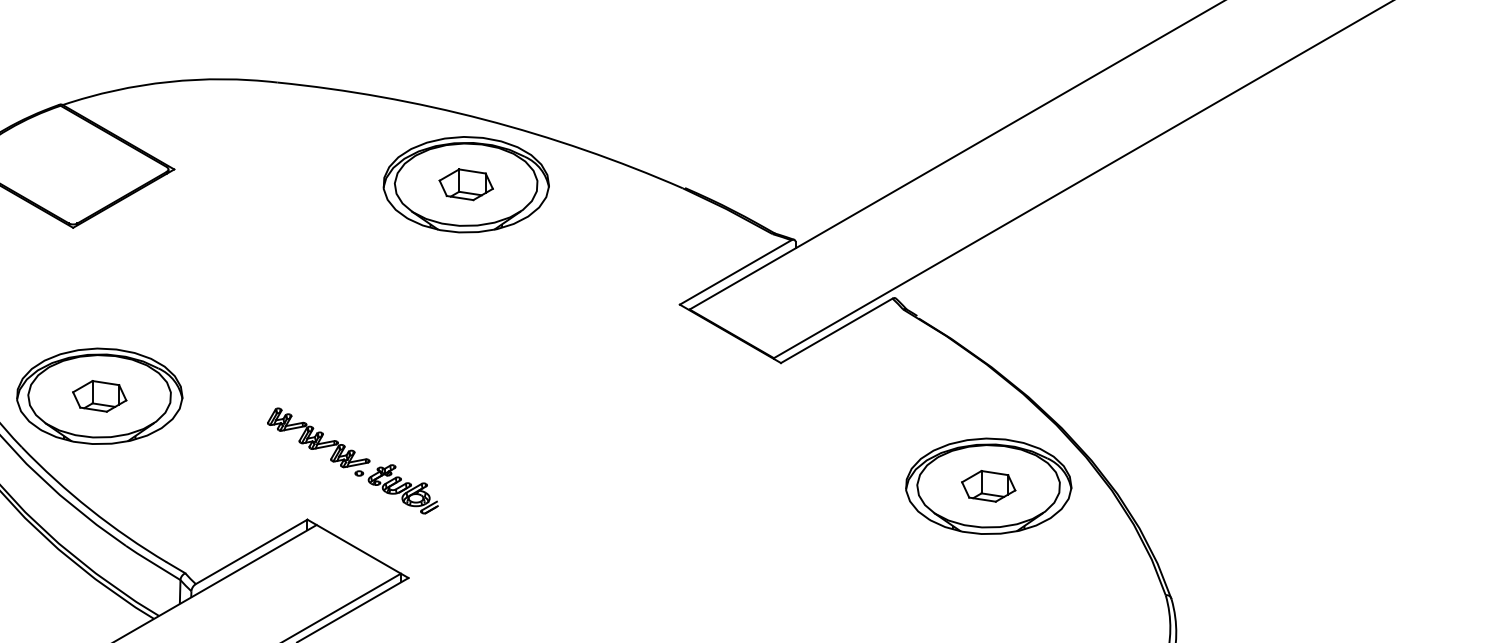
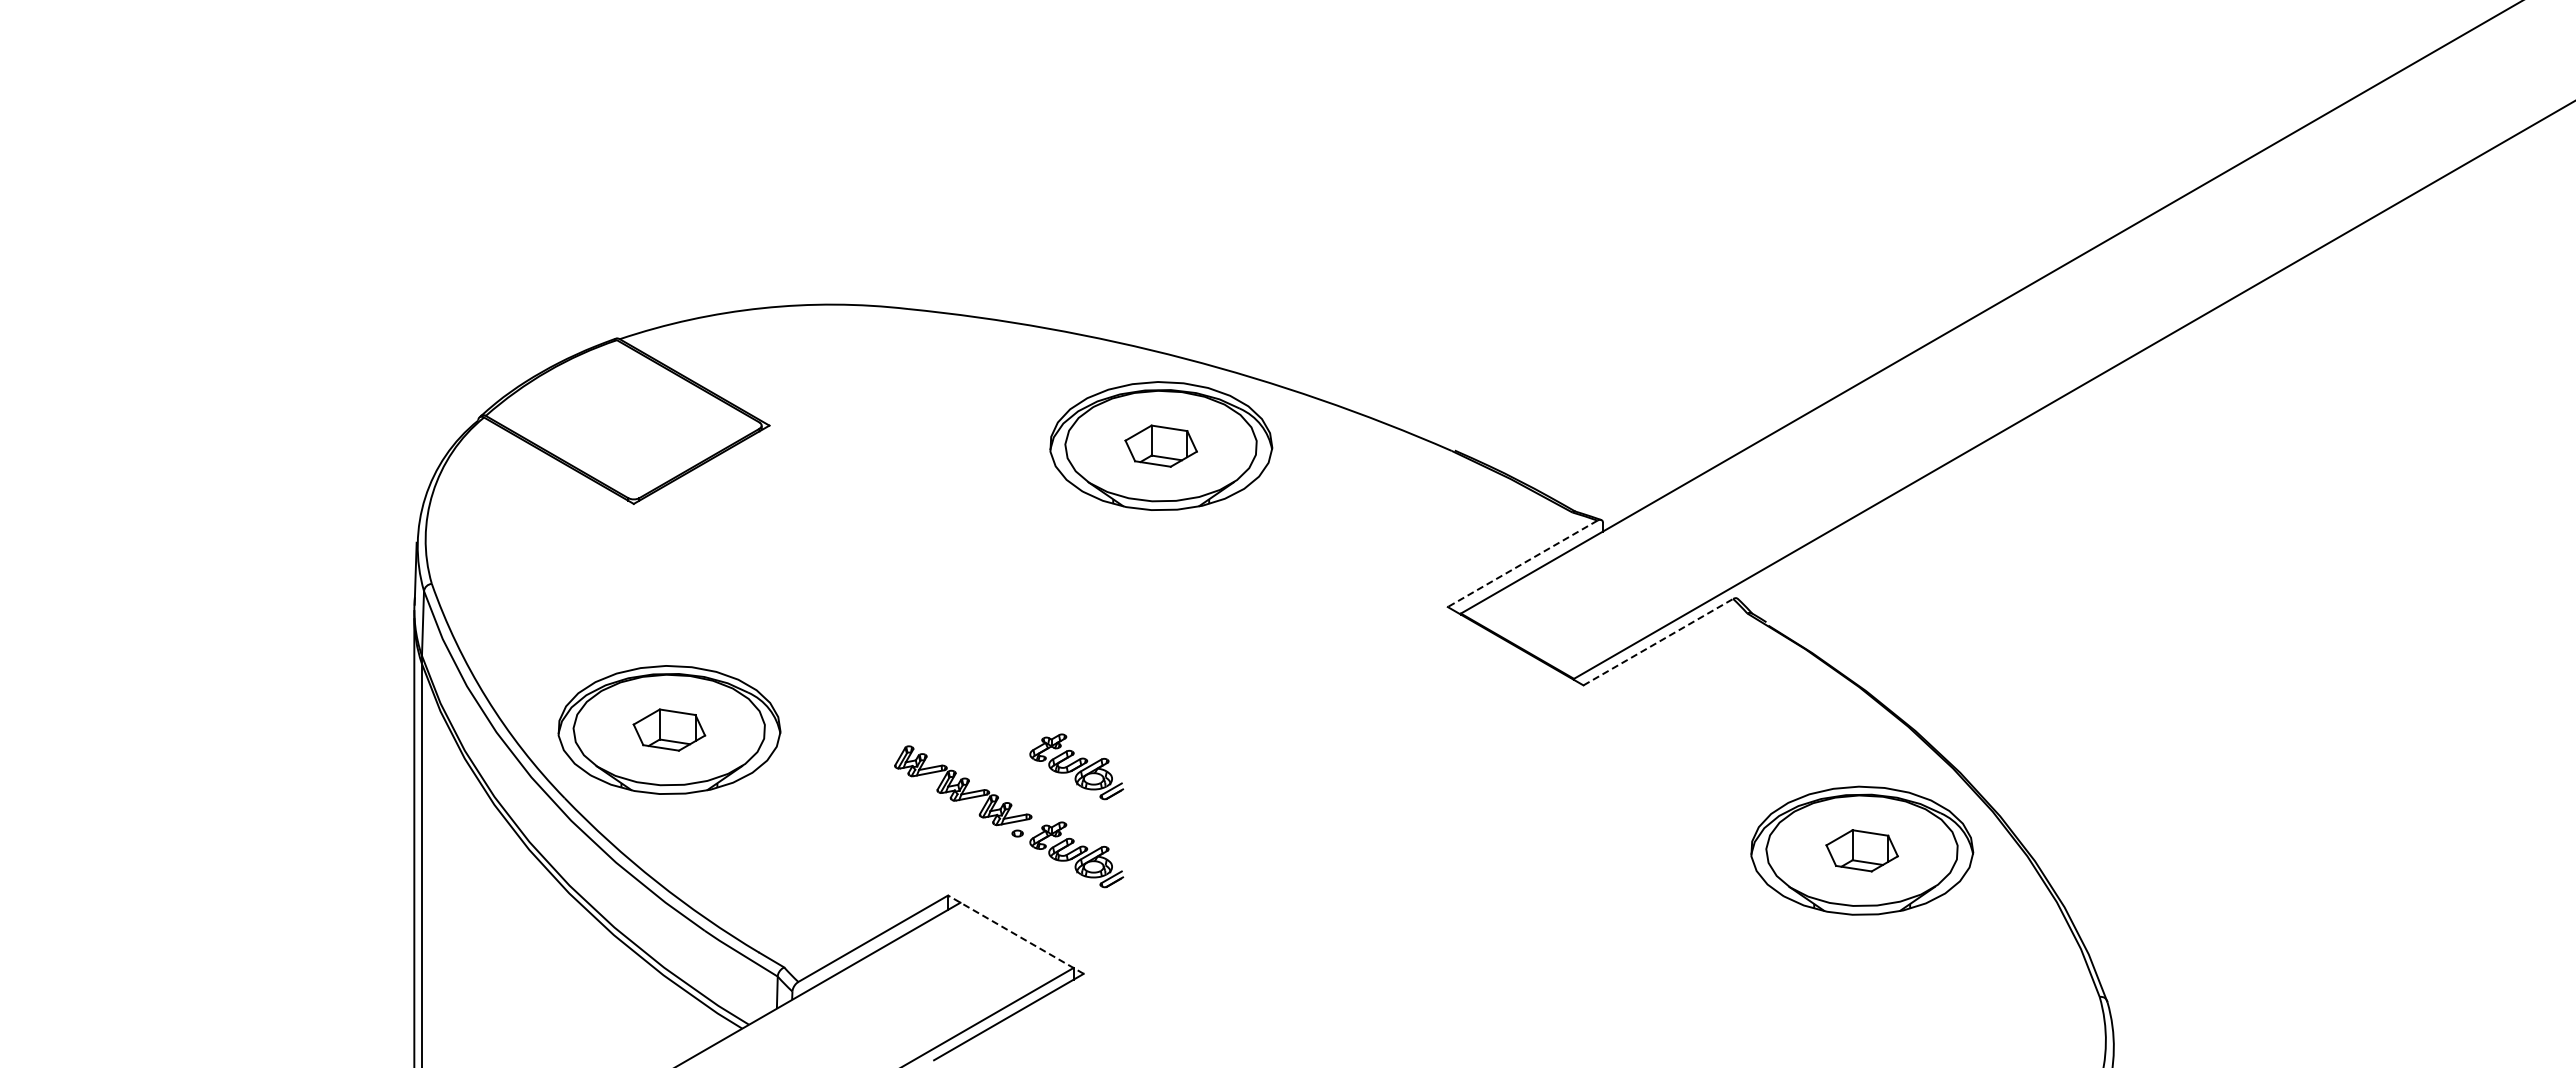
line: (735, 272) -> (1522, 564), solid -> dashed
line: (836, 330) -> (1658, 641), solid -> dashed
part: (403, 423) -> (1076, 766), added
line: (357, 548) -> (1015, 934), solid -> dashed

